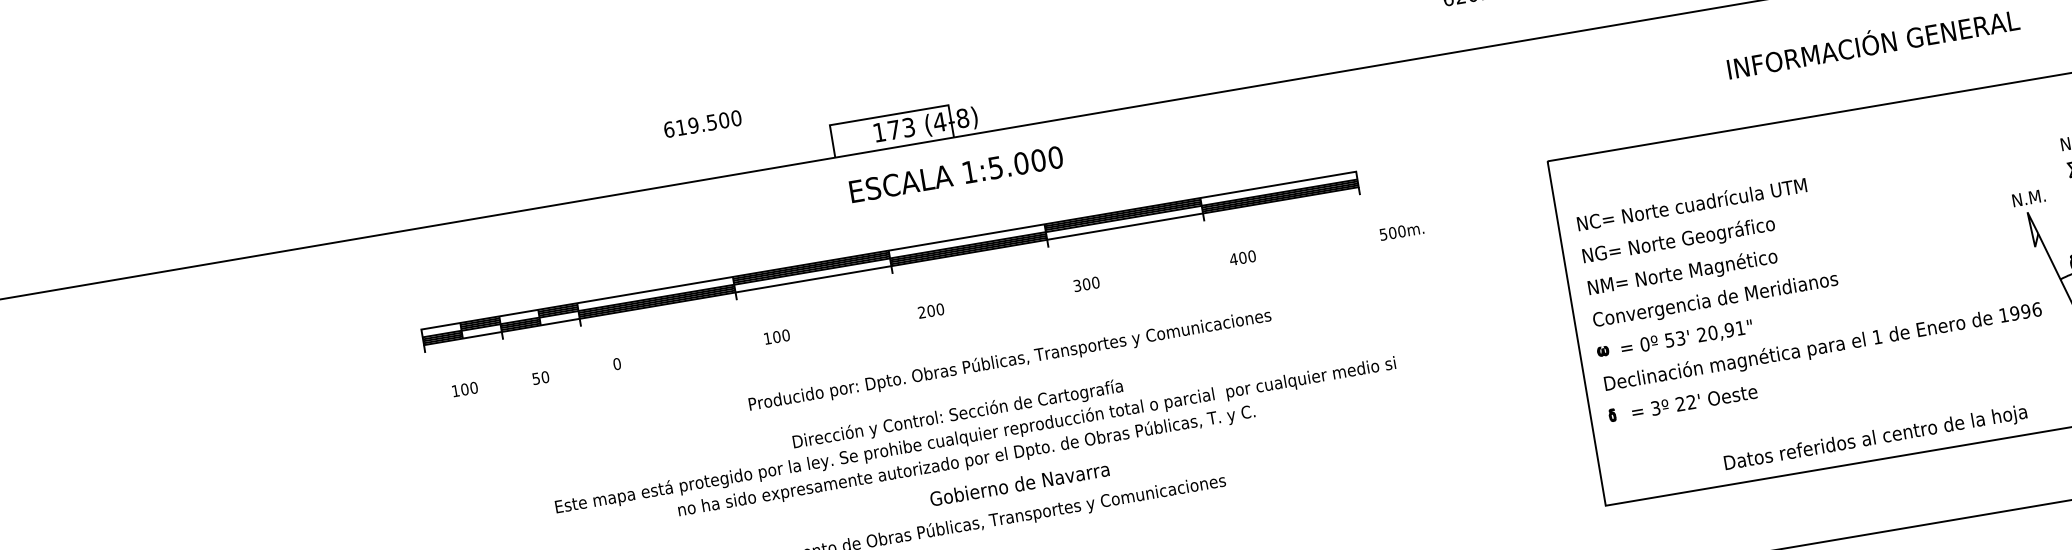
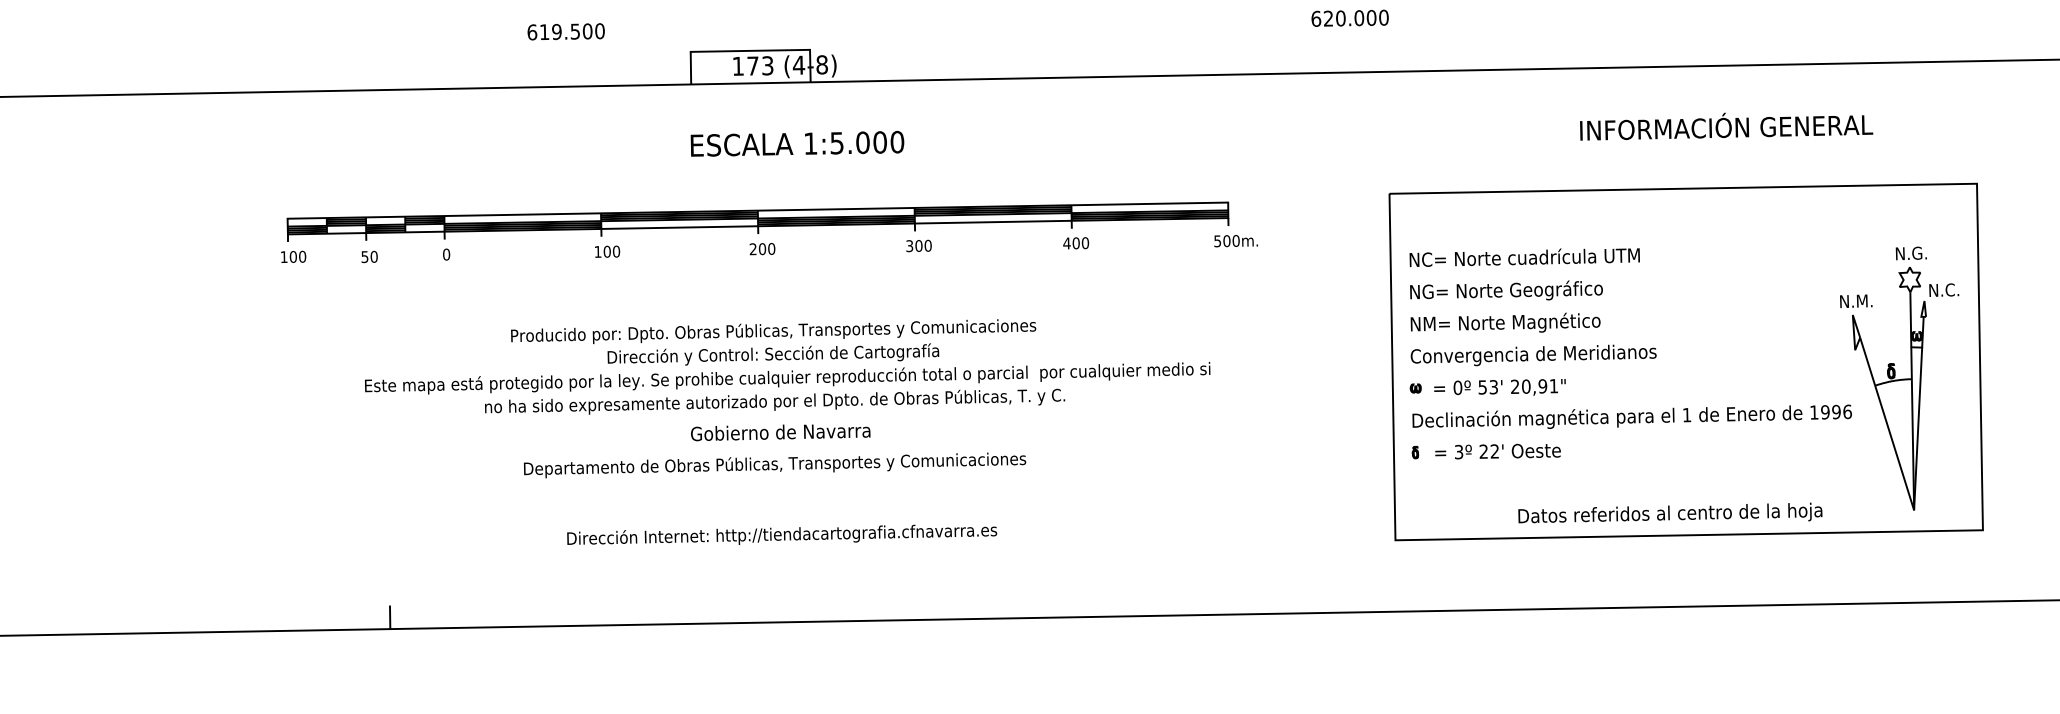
text: (956, 174) -> (797, 143), moved
part: (890, 261) -> (757, 221), moved
text: (1010, 360) -> (773, 331), moved
text: (1019, 484) -> (780, 432), moved

